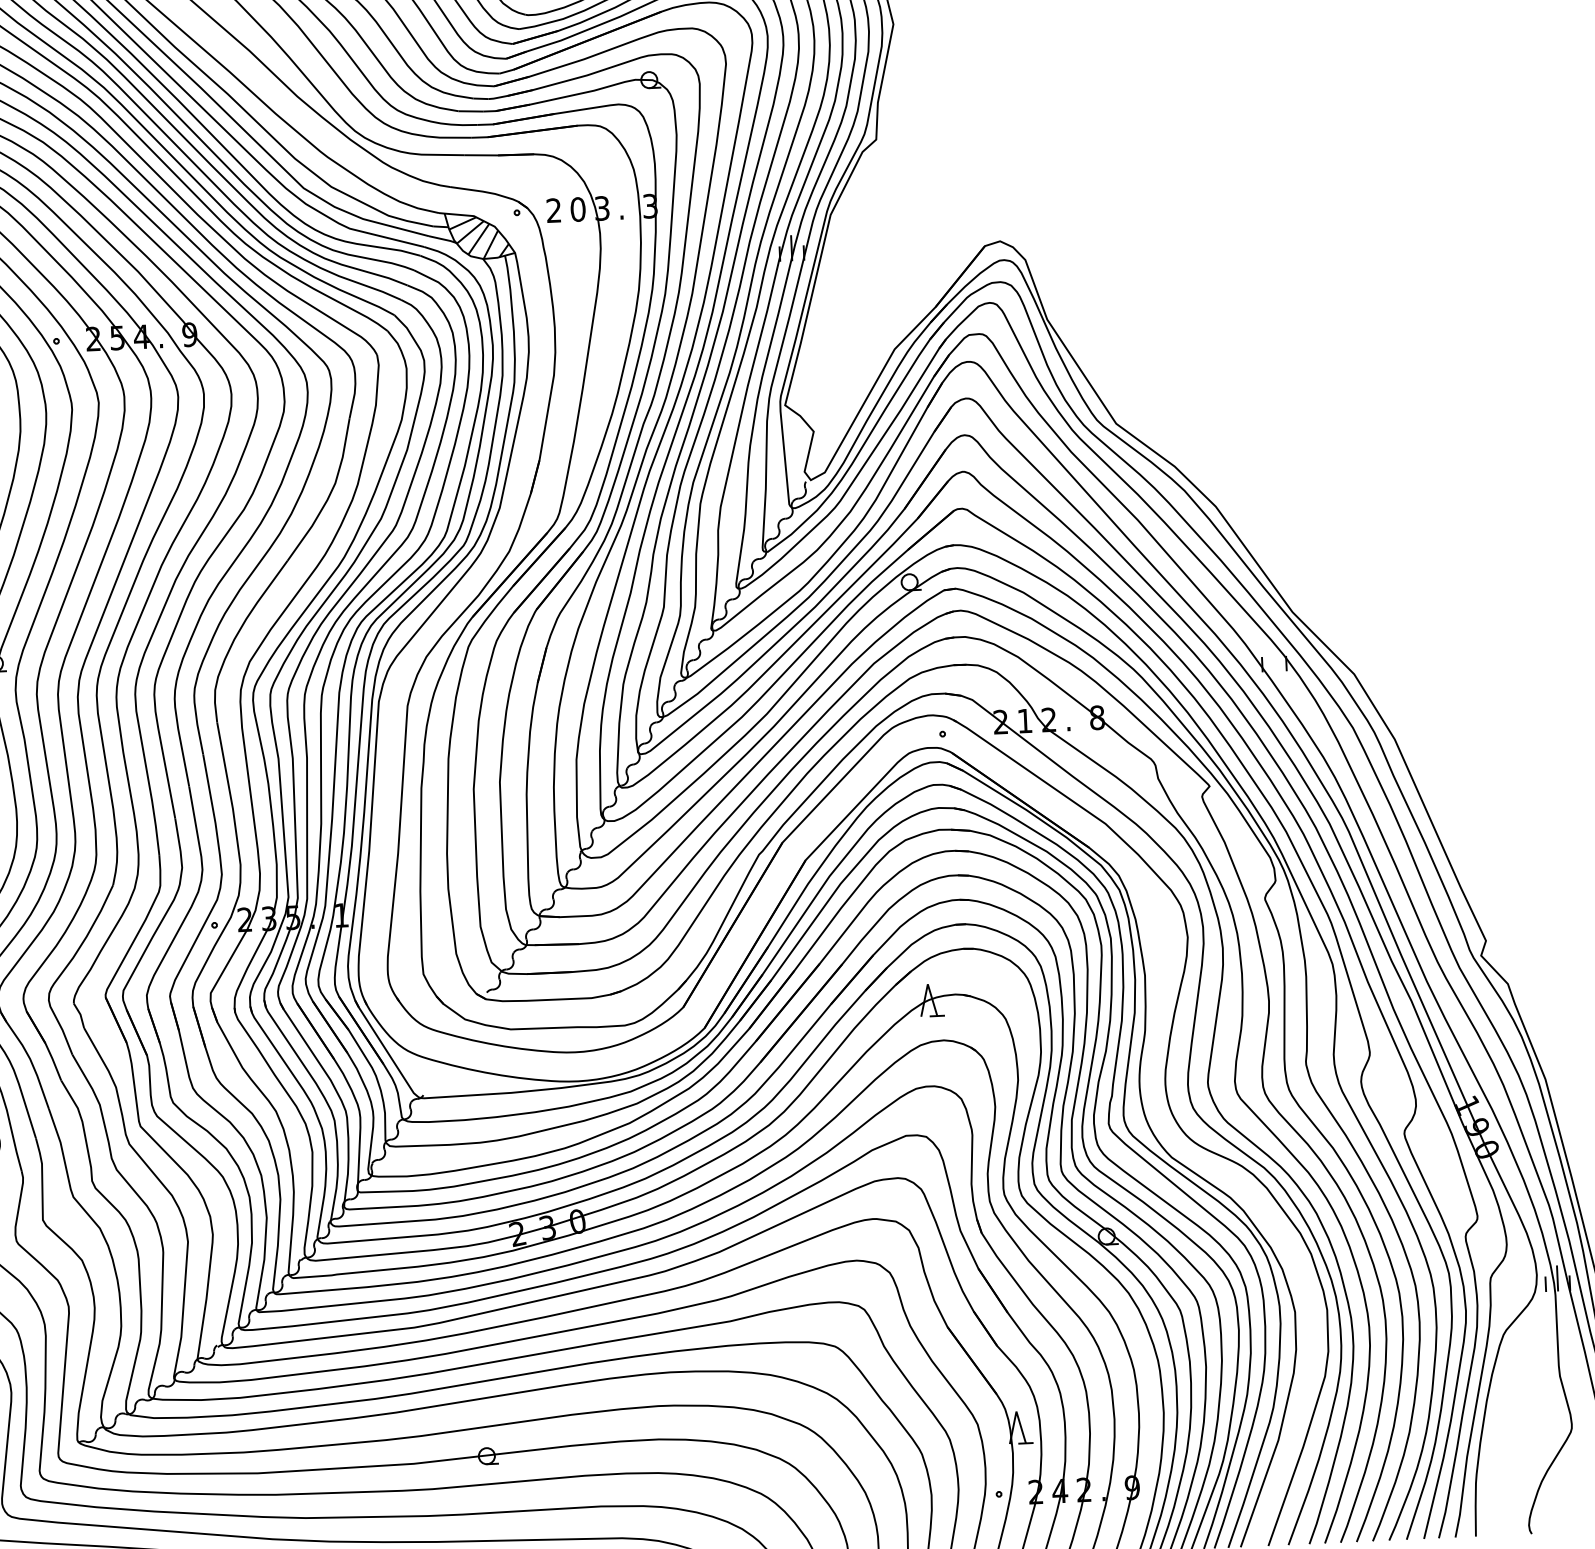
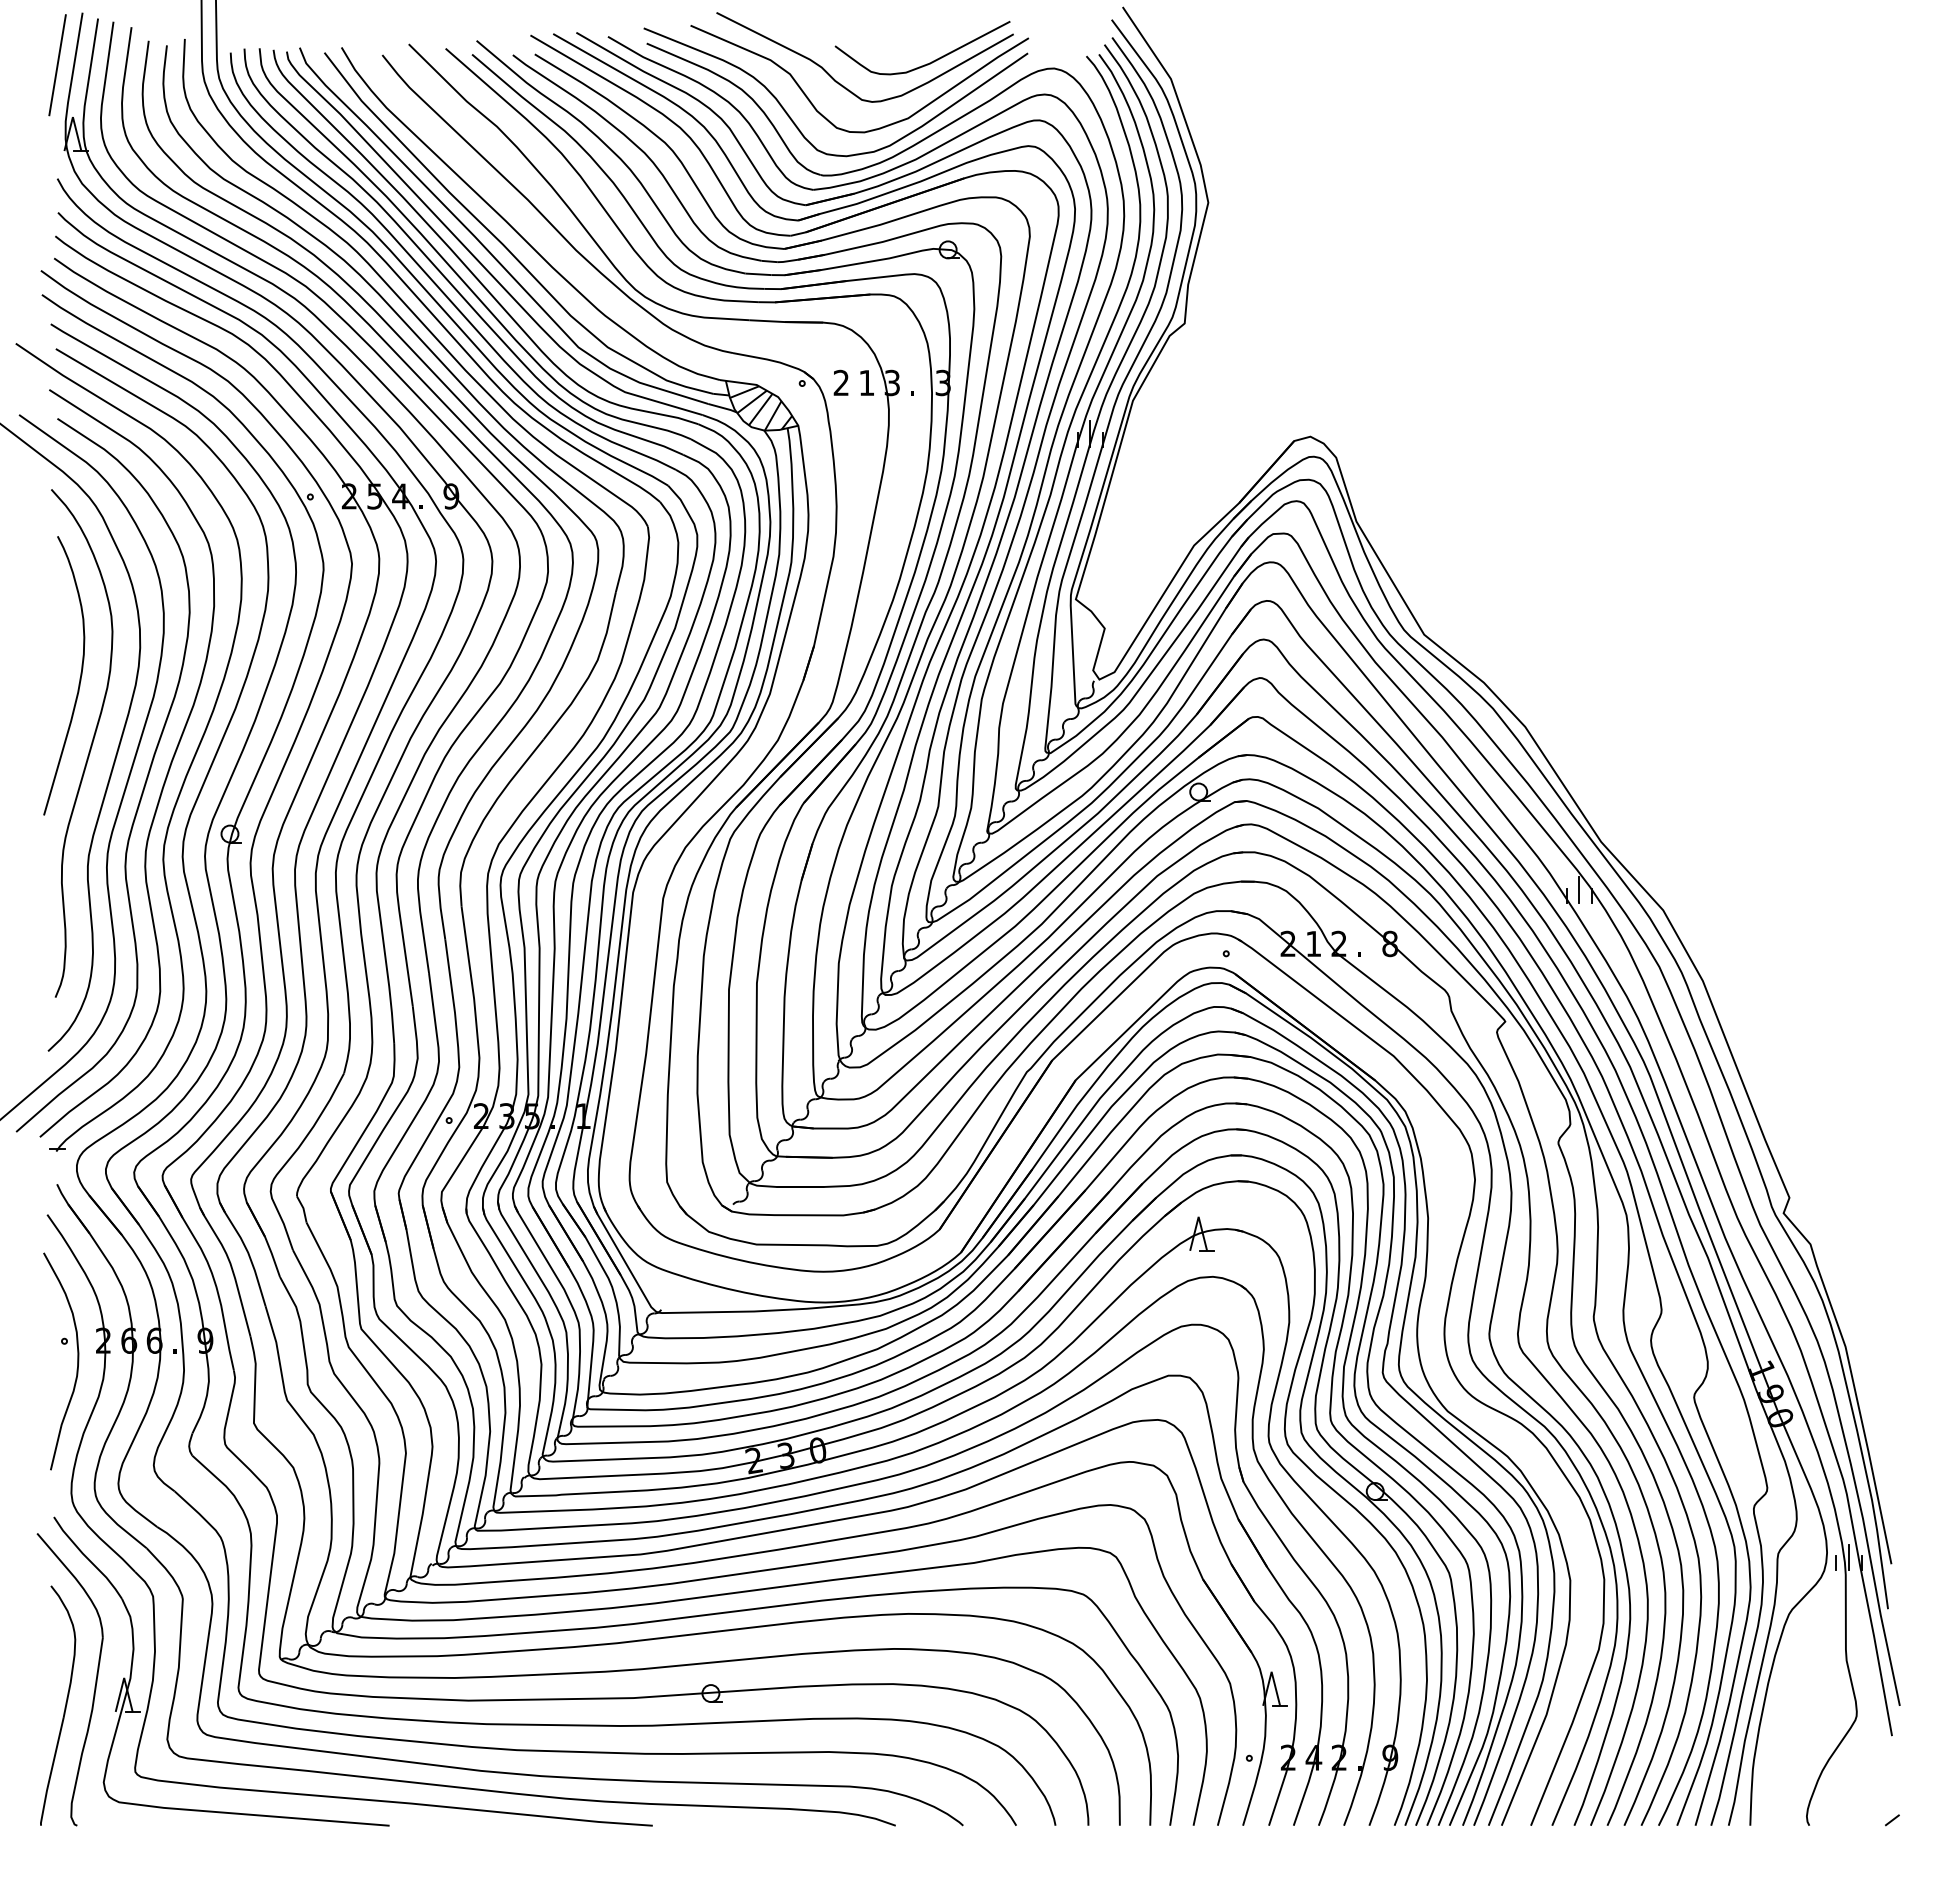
text: (577, 209) -> (866, 382), 0 -> 1
line: (1274, 658) -> (1579, 889), added

